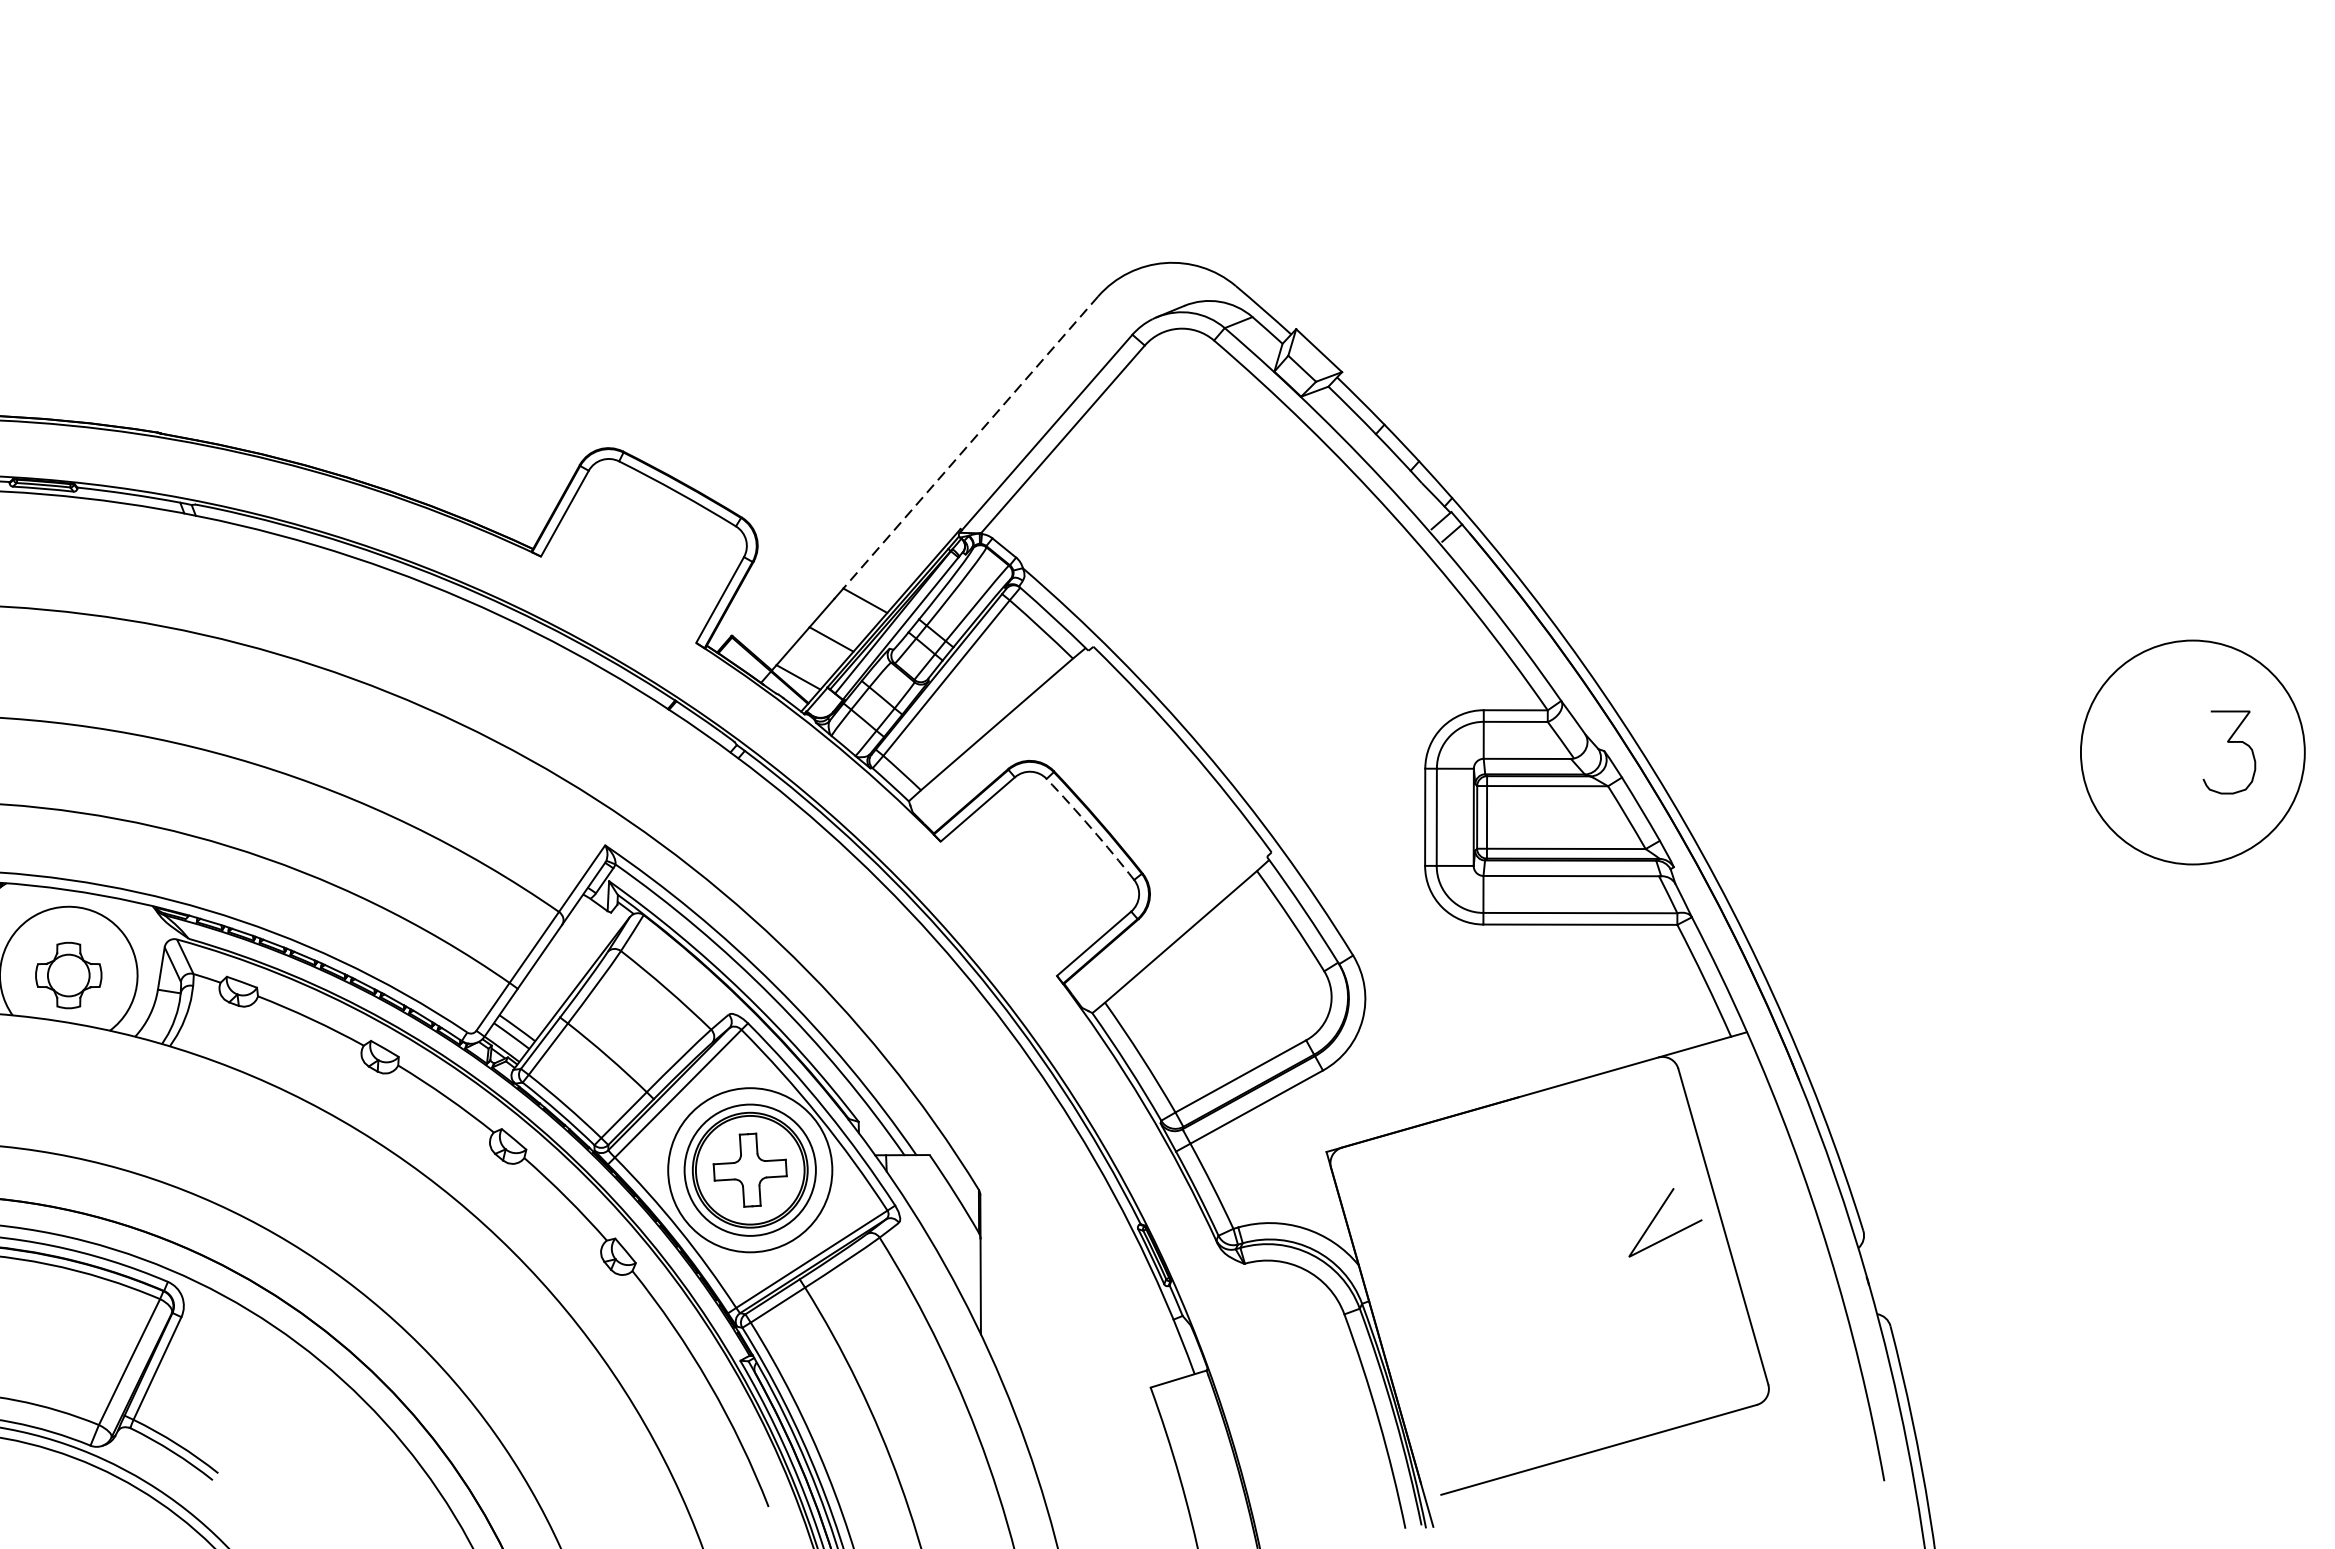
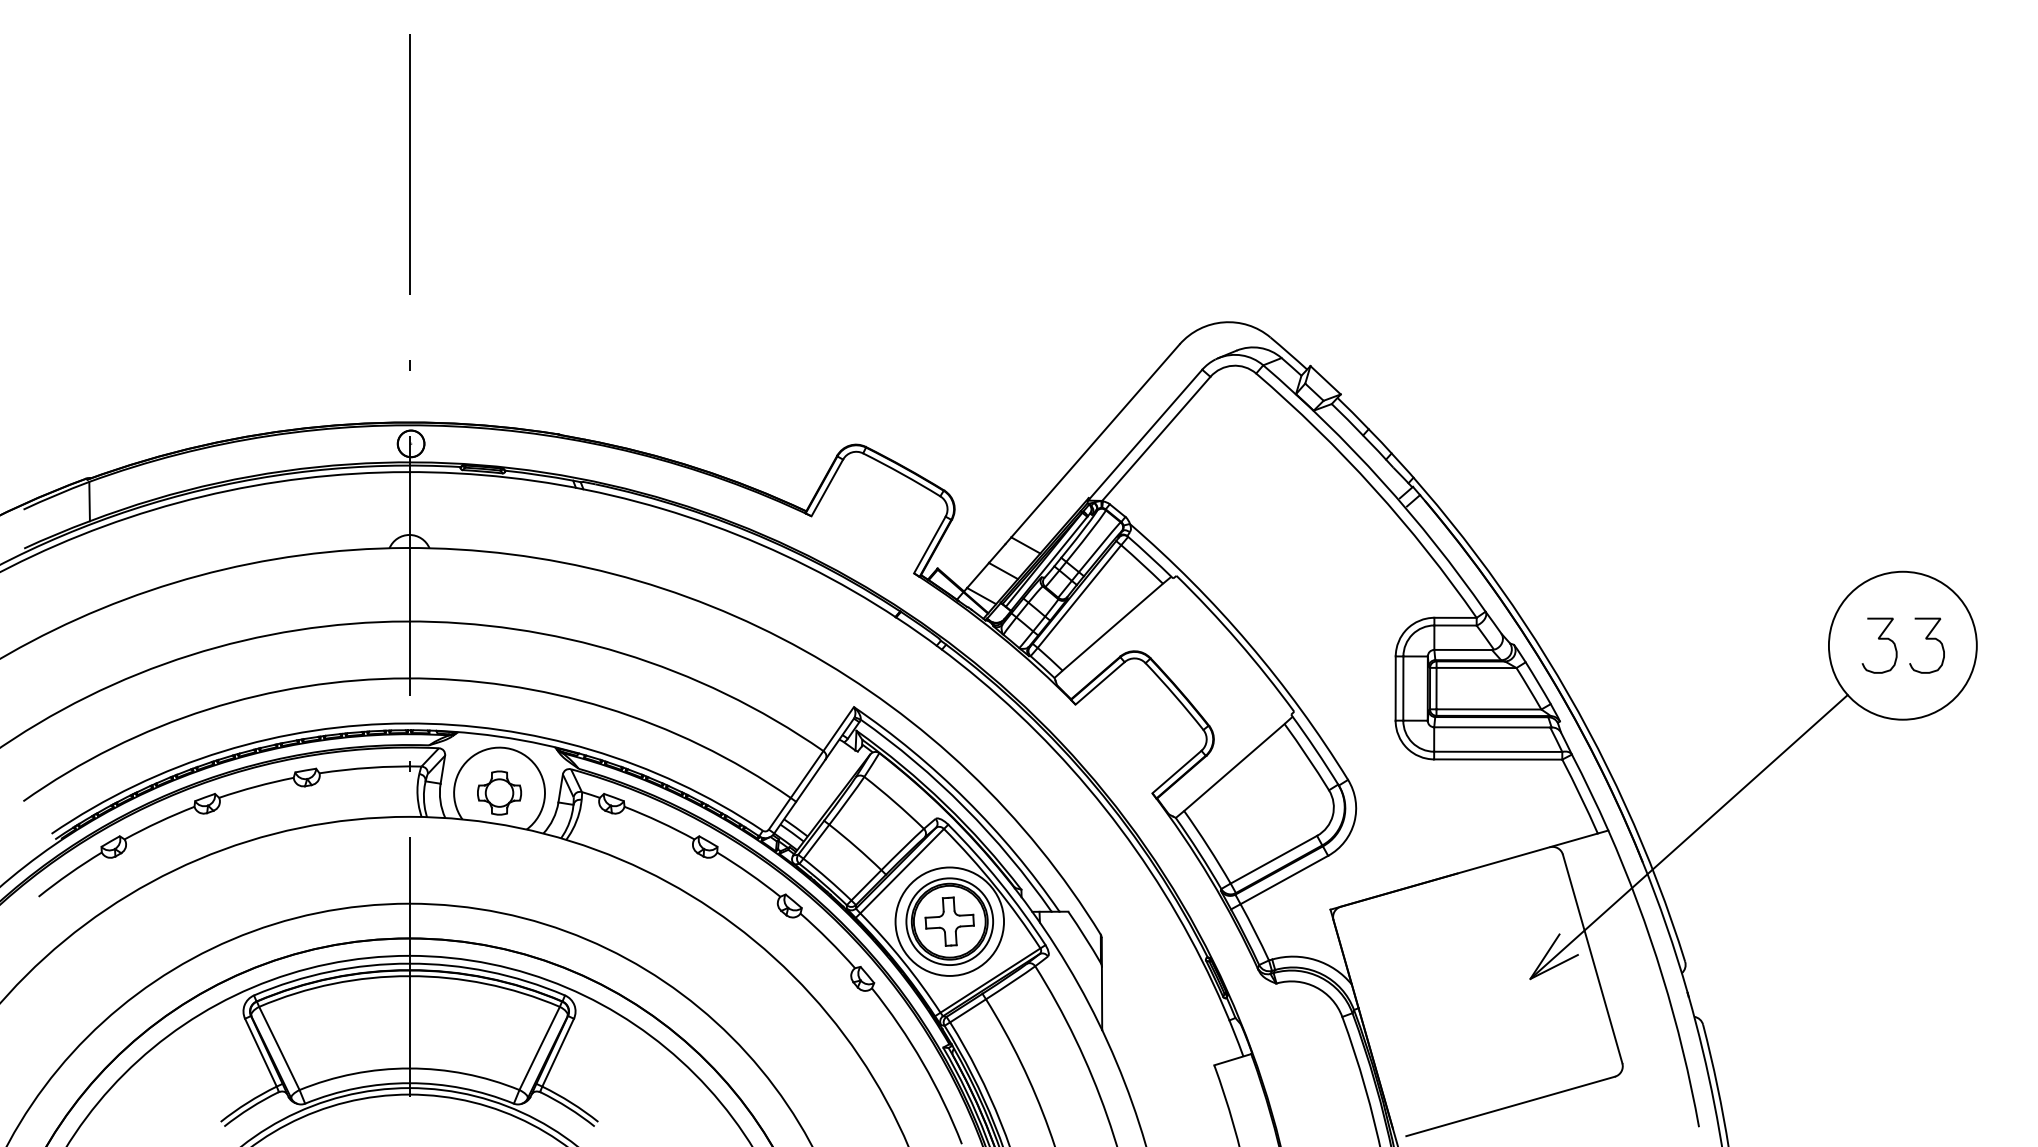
line: (970, 441) -> (1095, 440), dashed -> solid
curve: (2157, 743) -> (1879, 639), added
arc: (1091, 827) -> (1175, 695), dashed -> solid
line: (1868, 1042) -> (1688, 837), added

